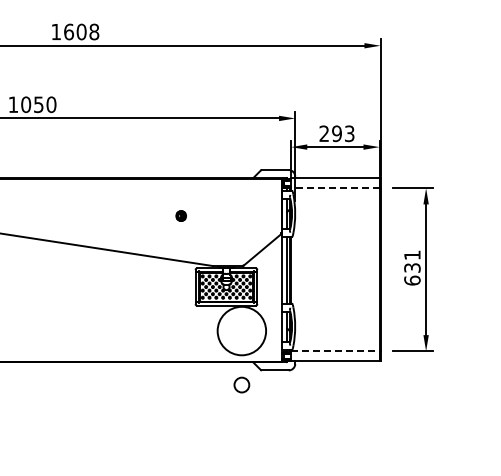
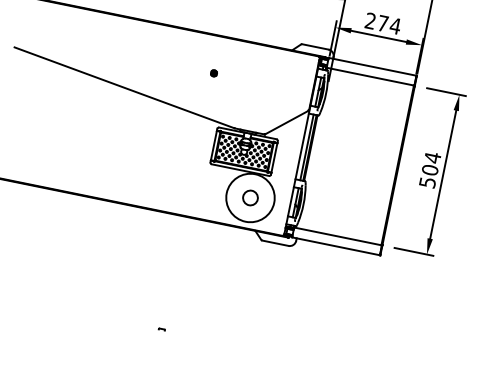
text: (343, 133) -> (389, 24), 293 -> 274
line: (335, 188) -> (370, 76), dashed -> solid
part: (181, 216) -> (214, 73), size x0.62
text: (412, 267) -> (430, 169), 631 -> 504
line: (335, 351) -> (338, 236), dashed -> solid
circle: (241, 384) -> (250, 197), moved

